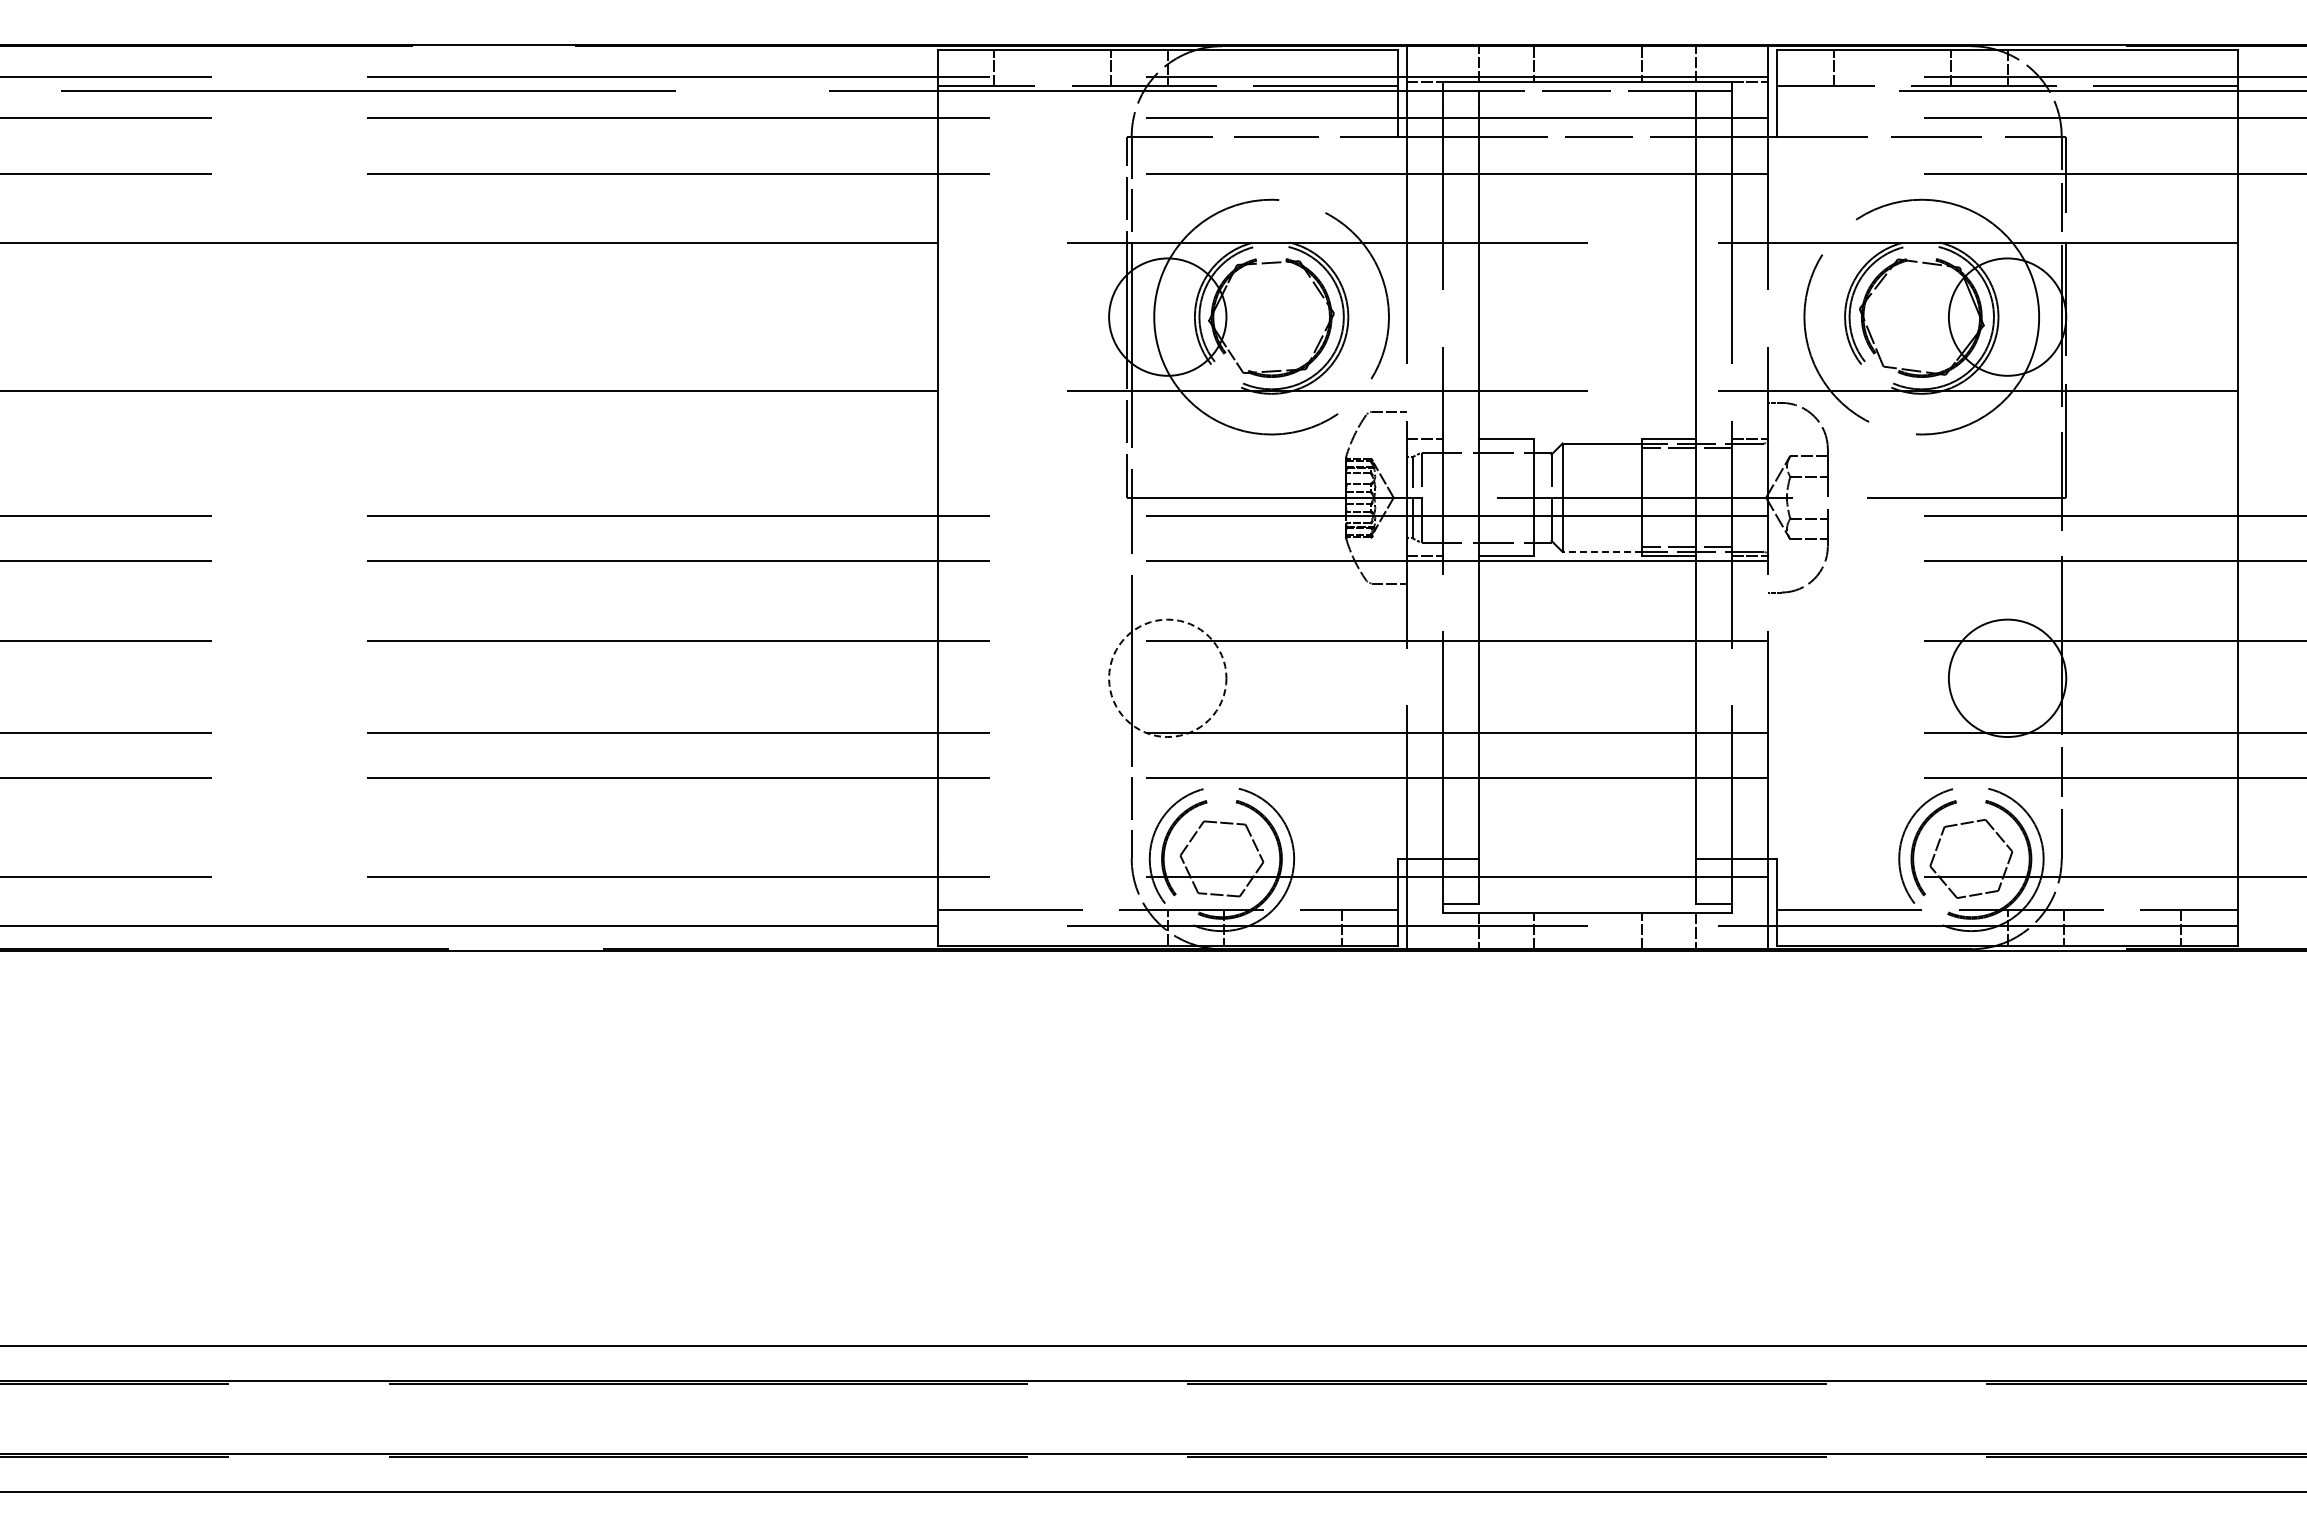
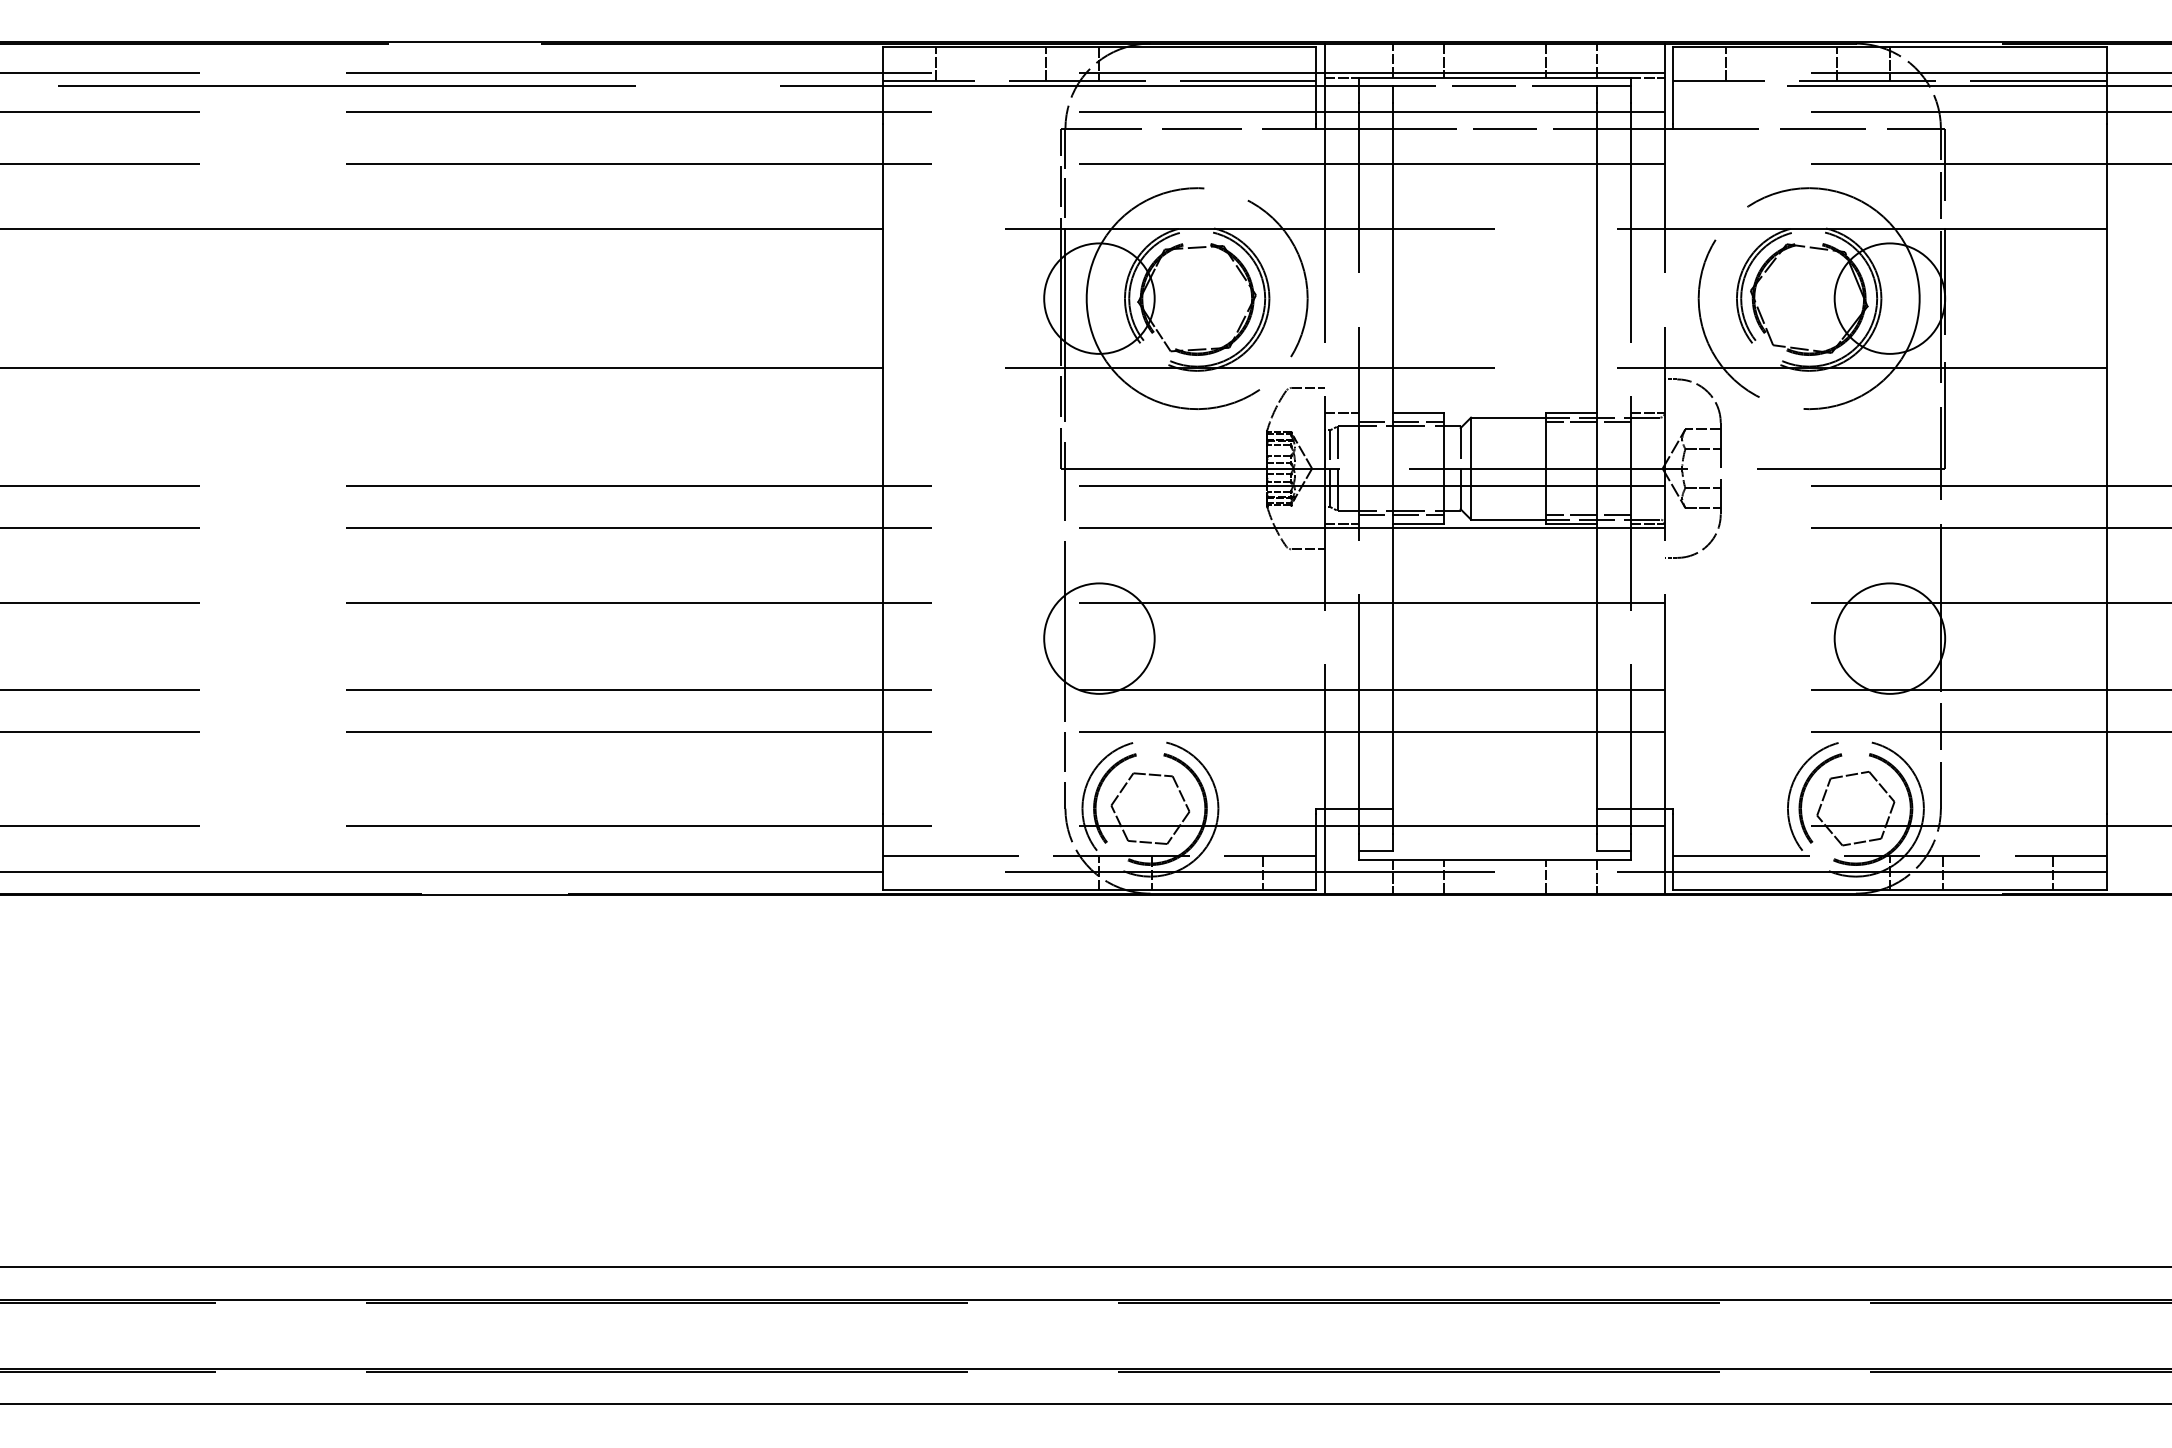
line: (1488, 448) -> (1401, 422), added
line: (1488, 547) -> (1401, 515), added
line: (1602, 551) -> (1508, 519), dashed -> solid
circle: (1167, 678) -> (1099, 638), dashed -> solid

